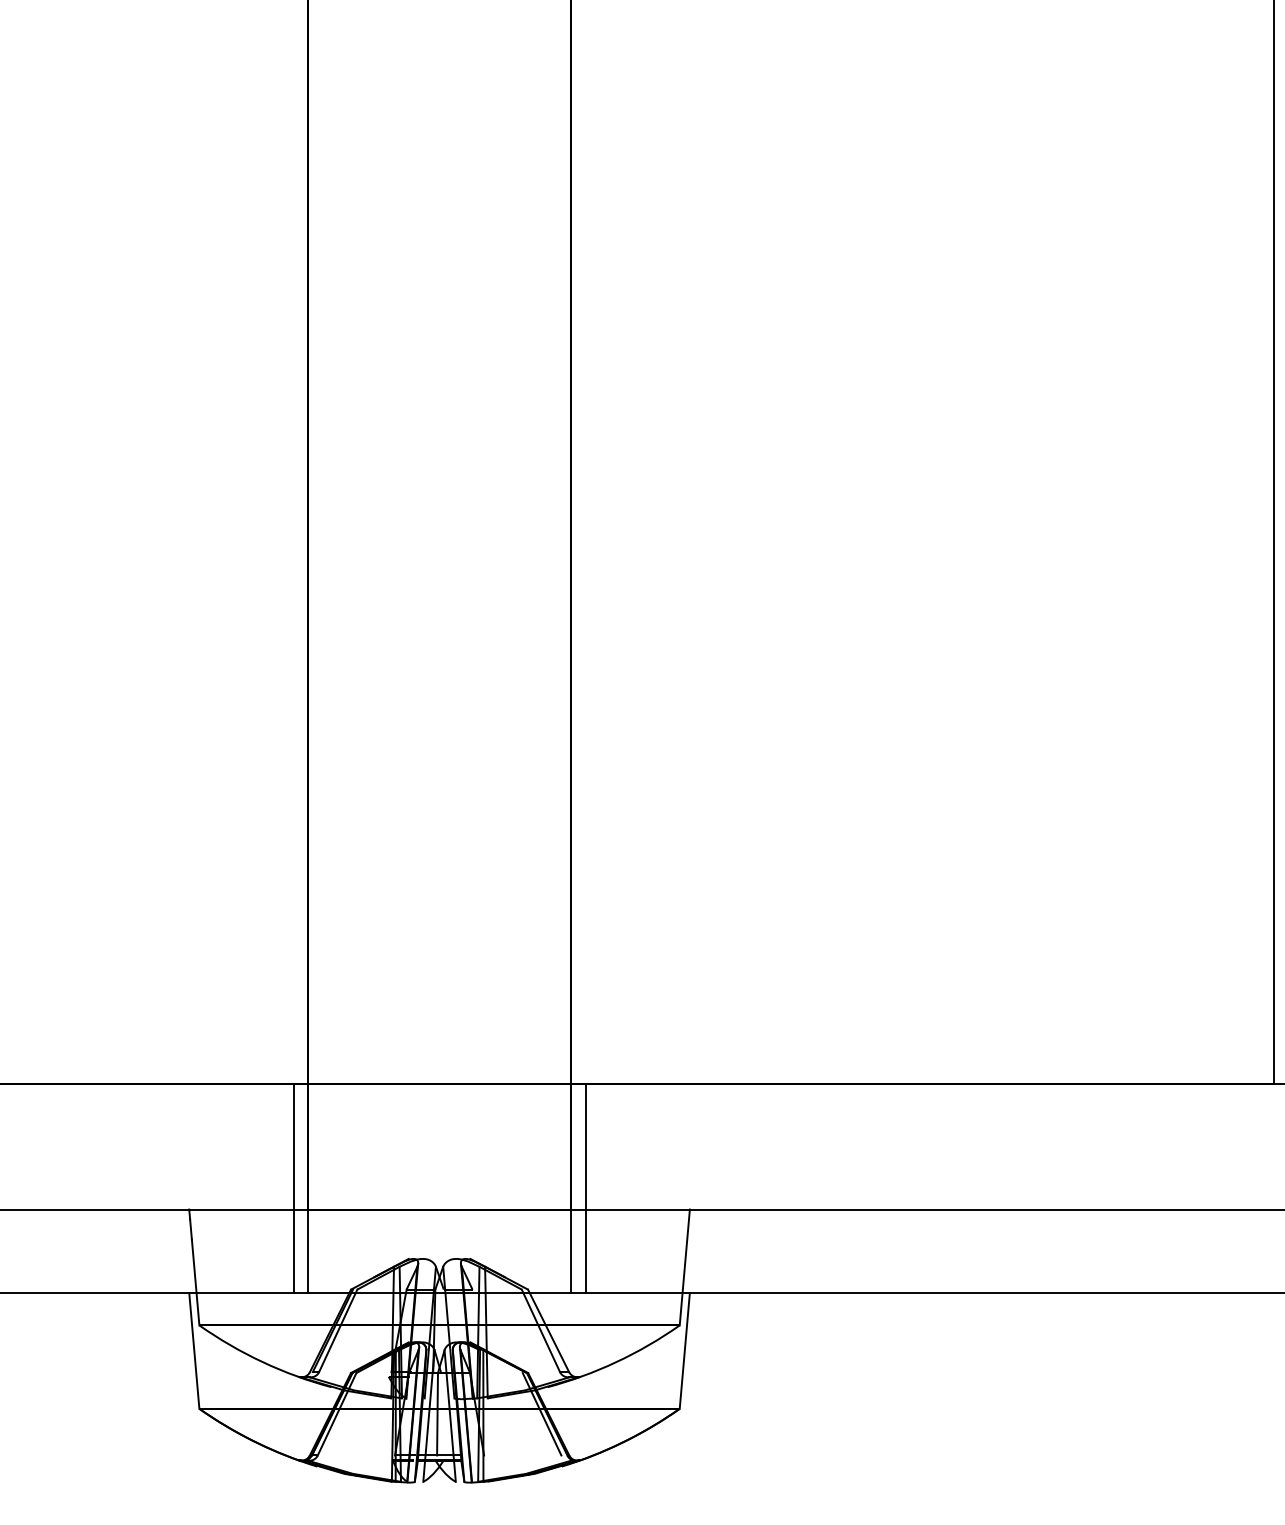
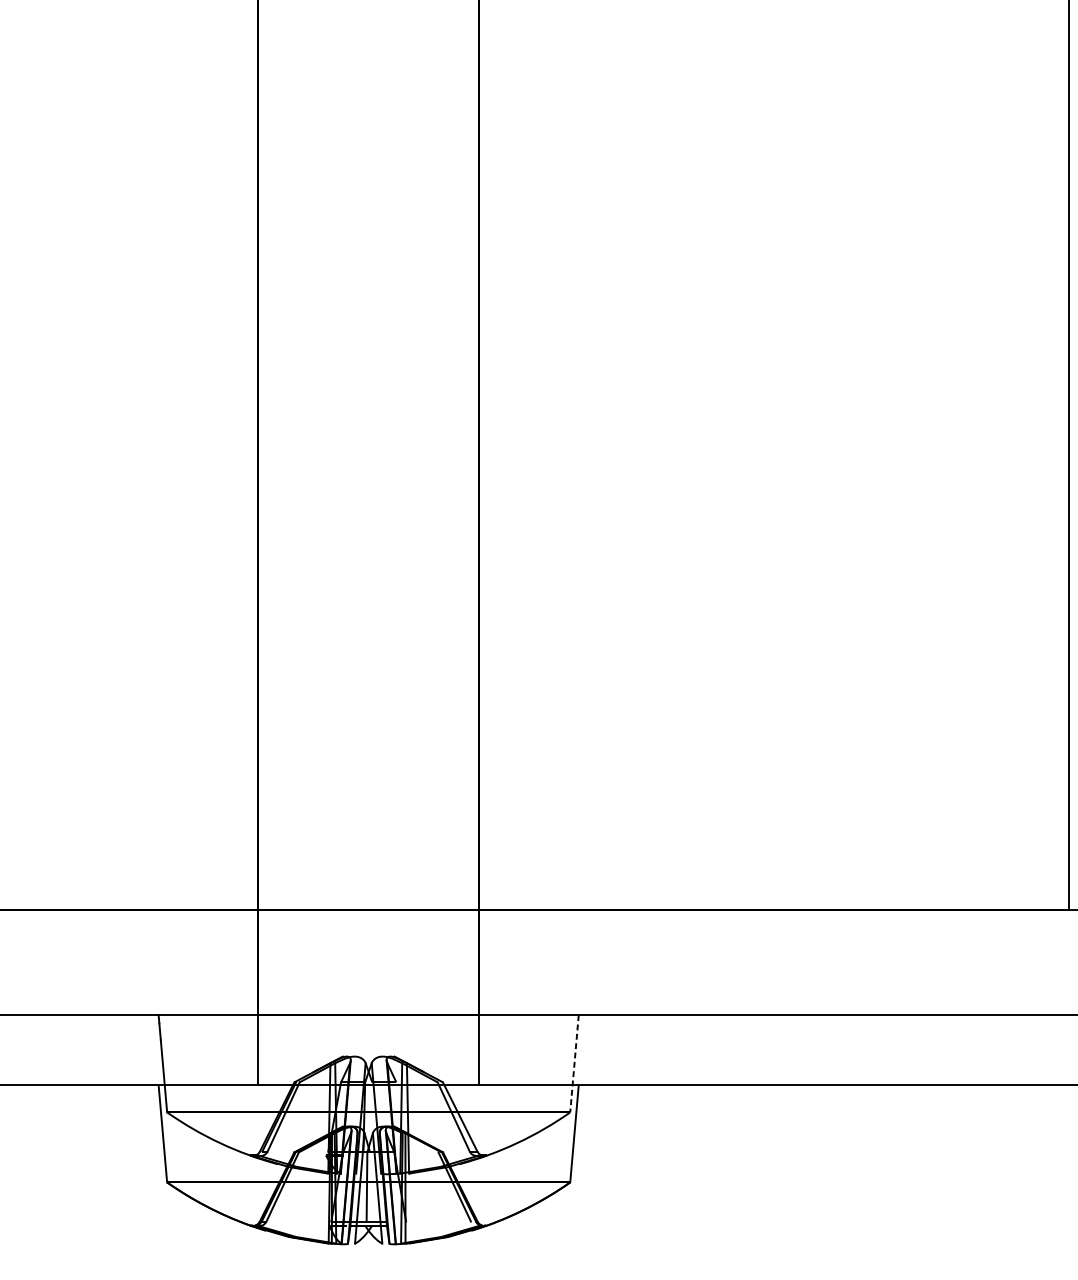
line: (293, 1188) -> (246, 997), removed
line: (585, 1188) -> (491, 997), removed
line: (684, 1267) -> (574, 1063), solid -> dashed

